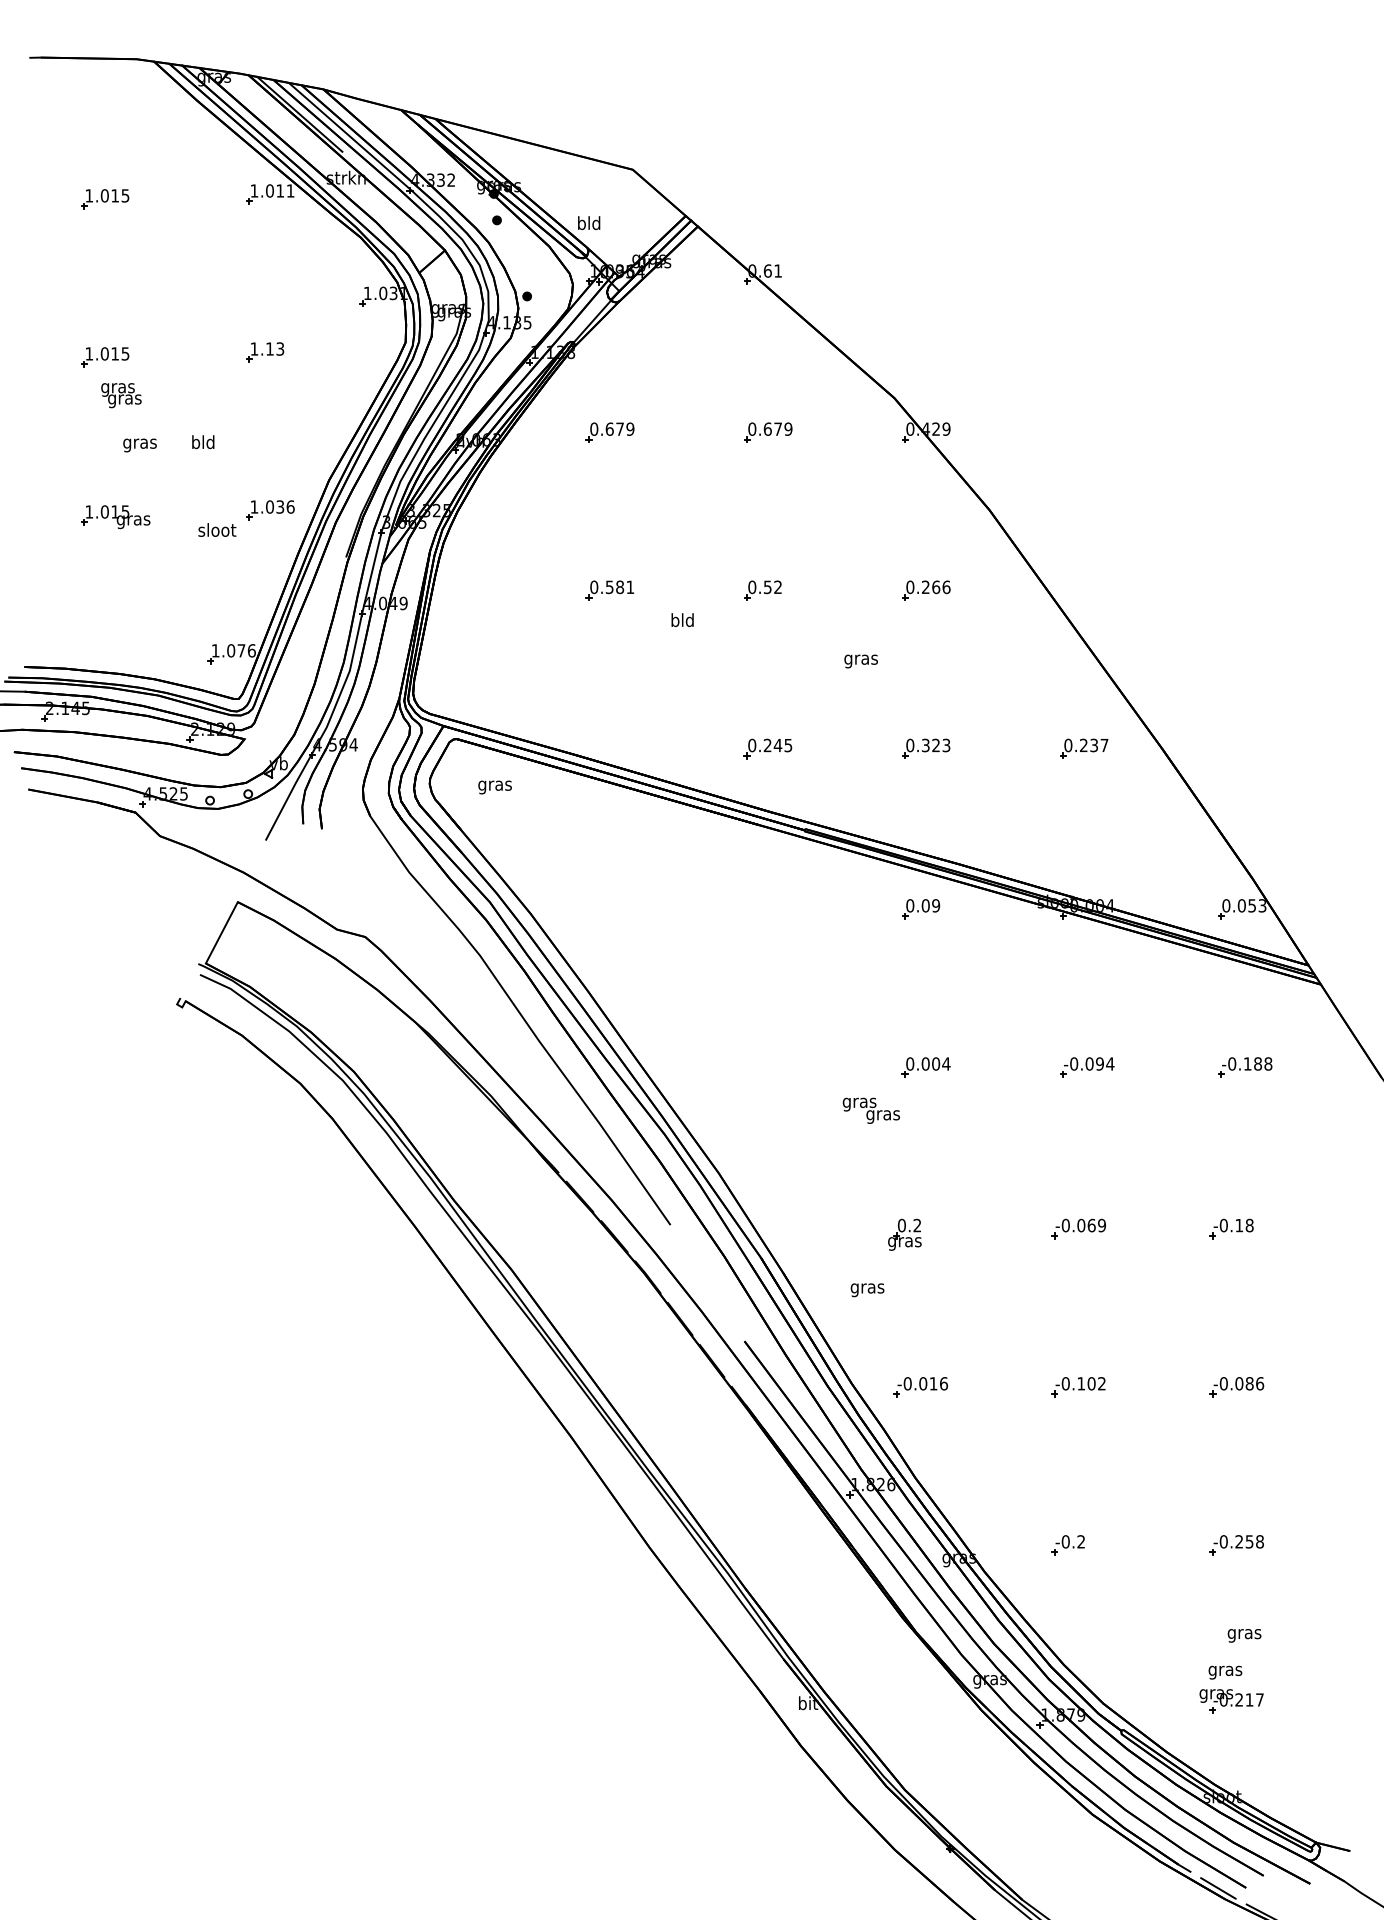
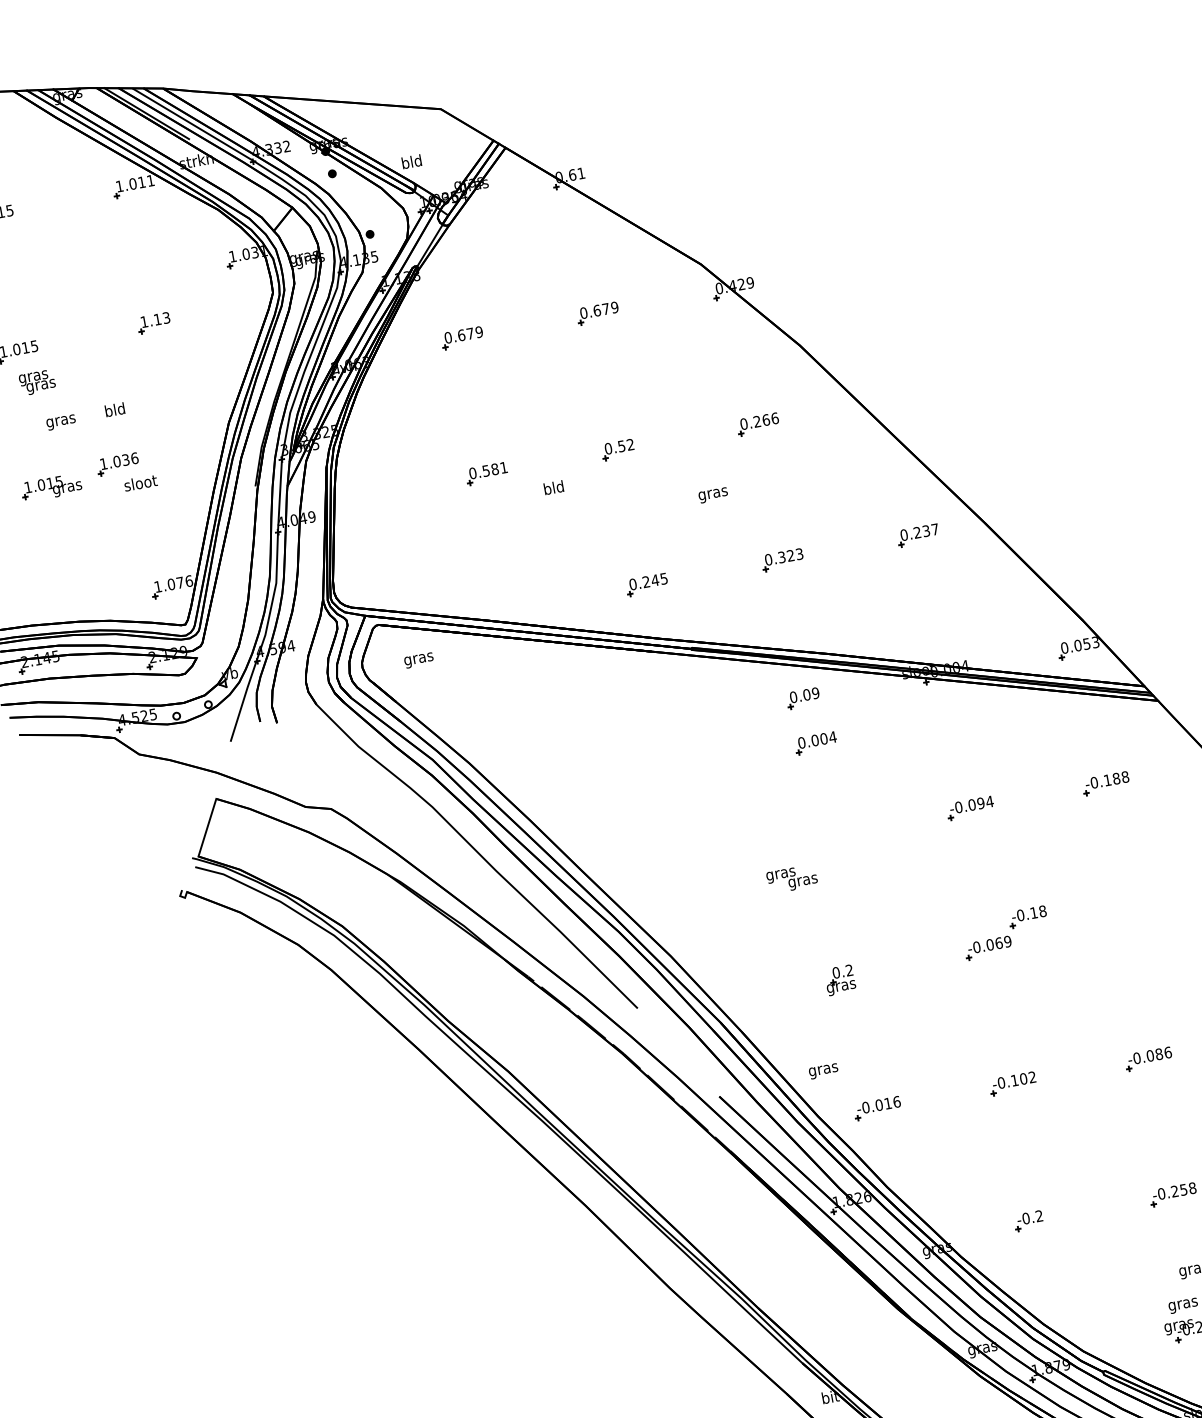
part: (270, 510) -> (118, 464), moved
part: (925, 1067) -> (815, 743), moved
part: (1231, 1228) -> (1027, 916), moved
text: (867, 1290) -> (823, 1071), moved

